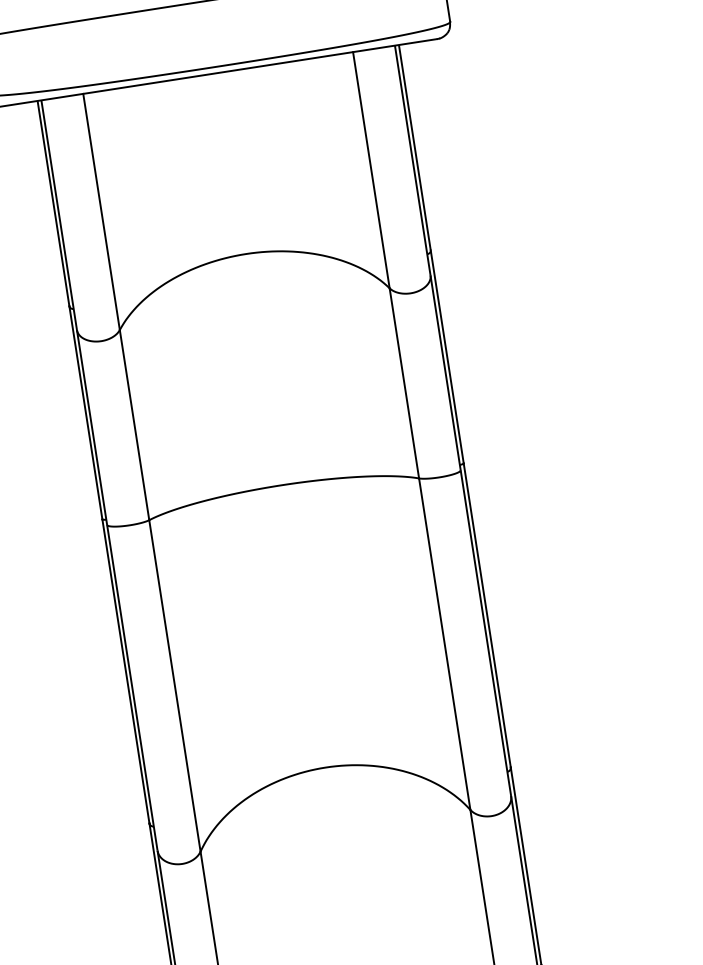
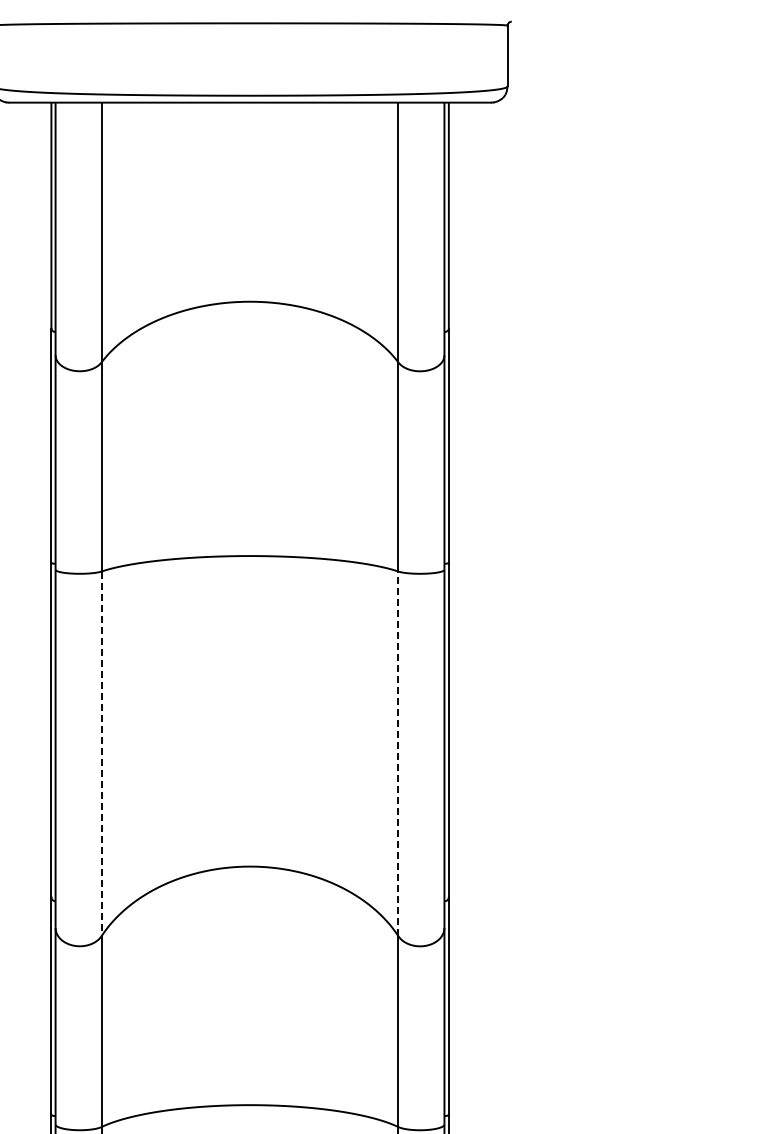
line: (444, 643) -> (398, 753), solid -> dashed
line: (174, 686) -> (101, 754), solid -> dashed

